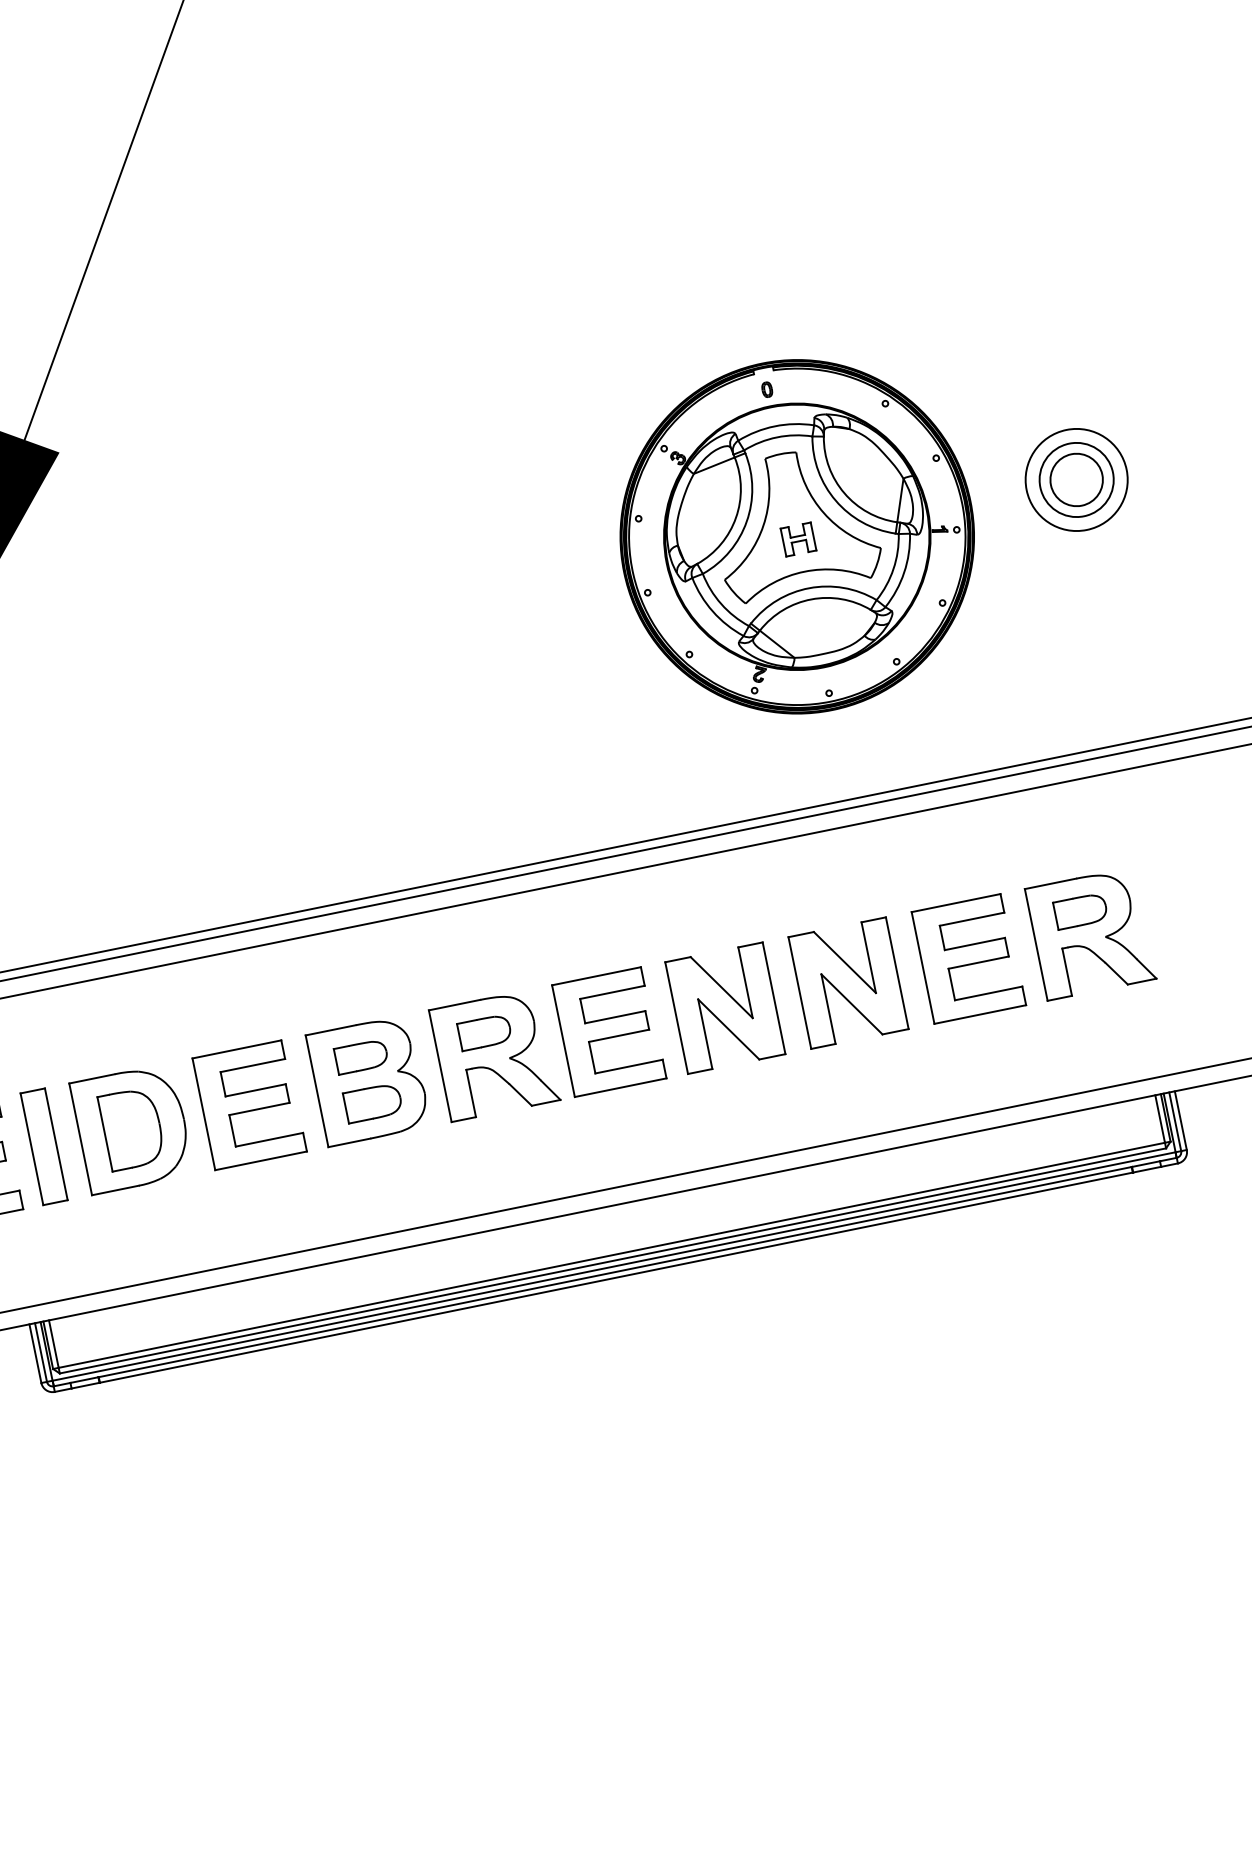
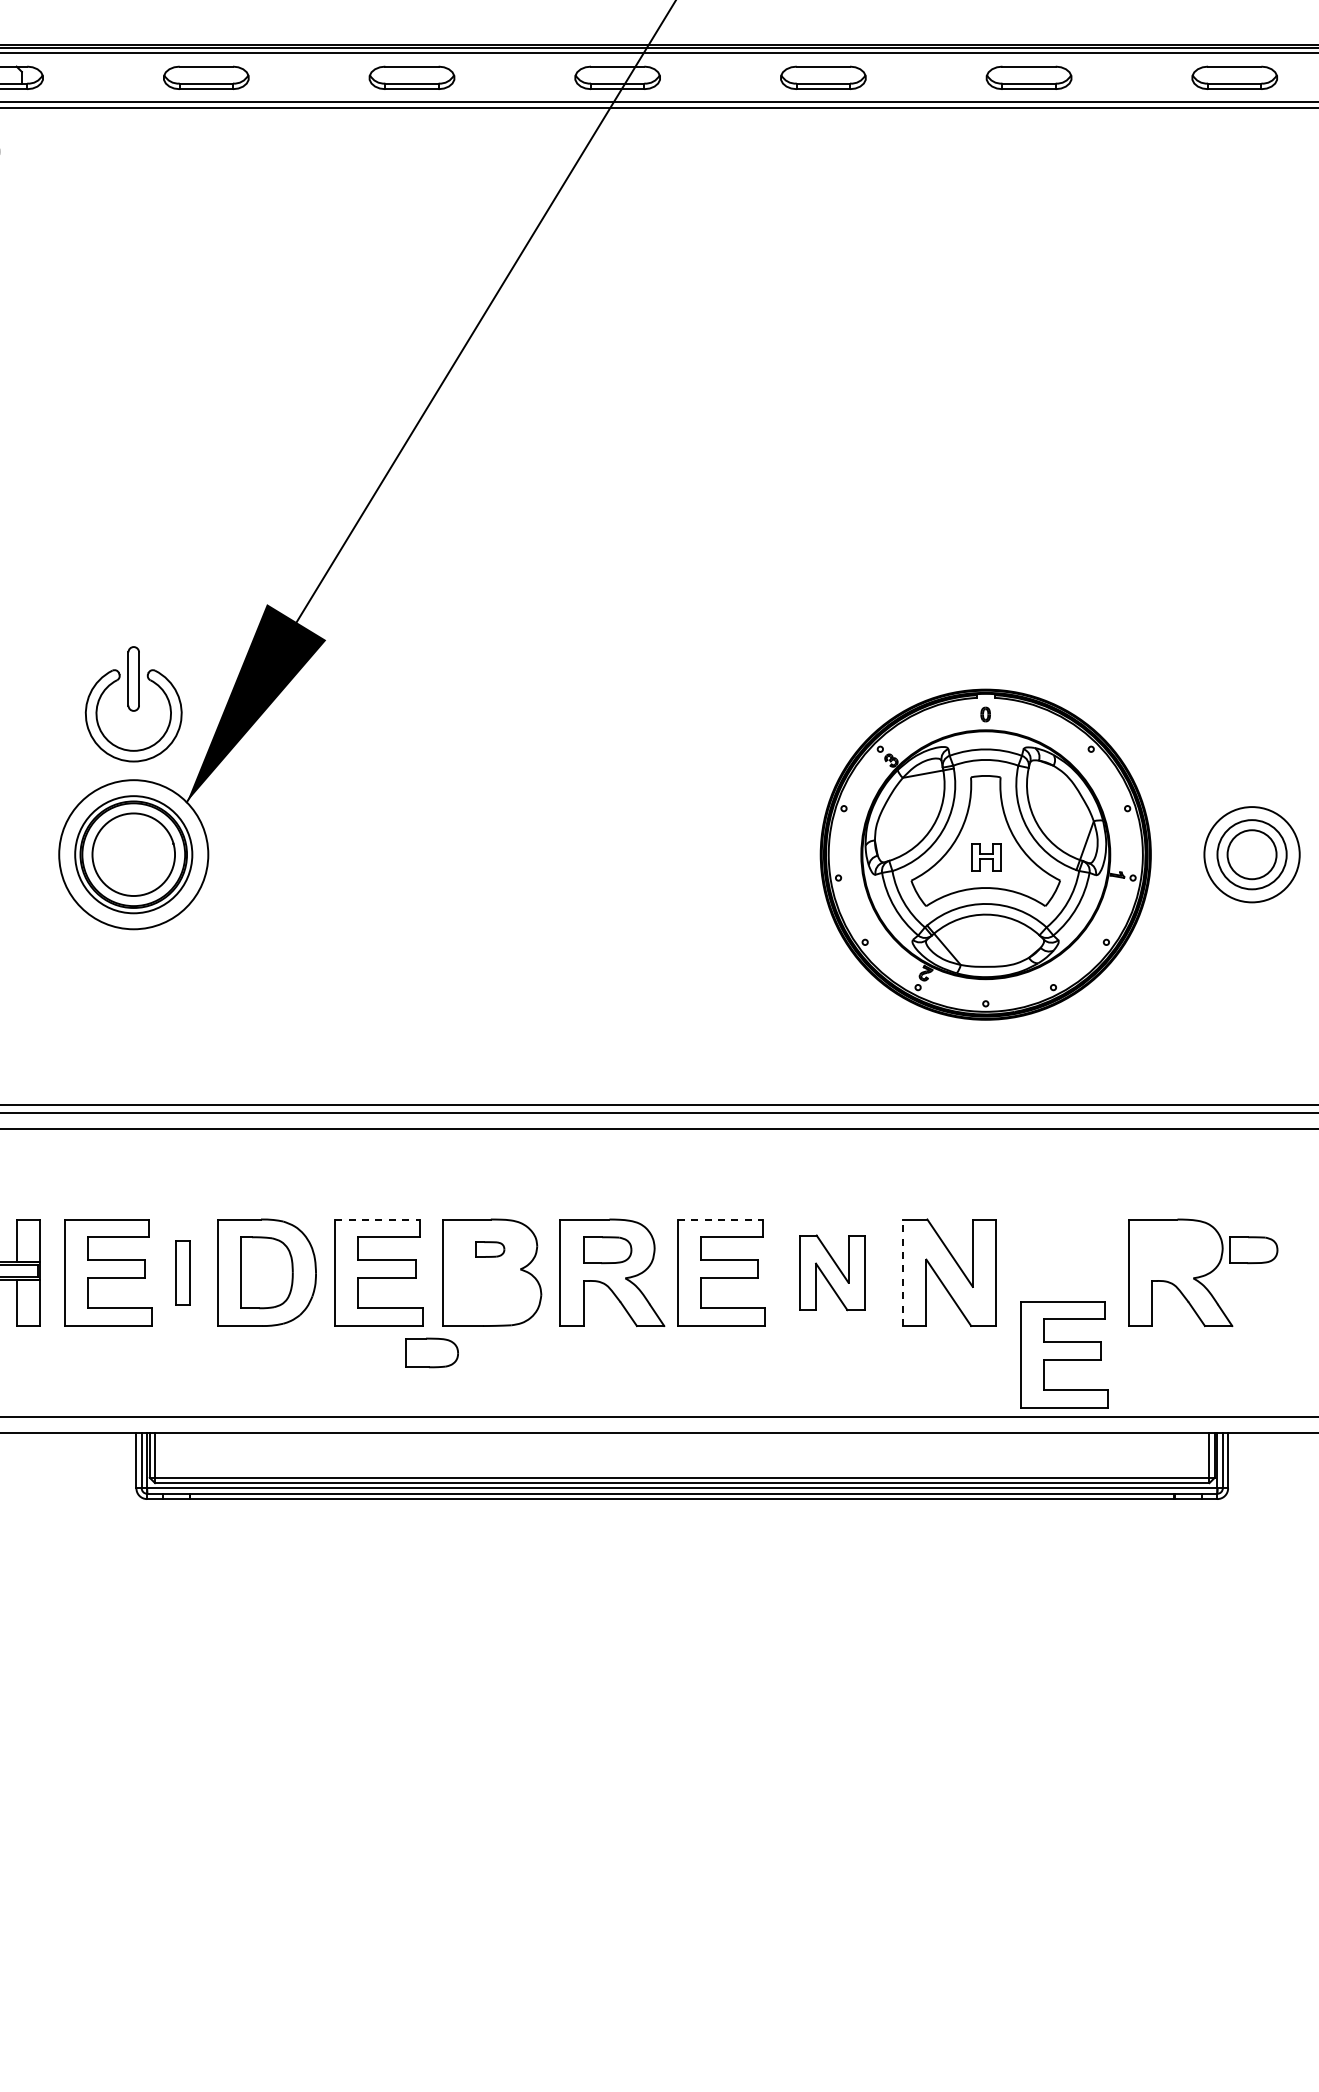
part: (1080, 911) -> (1253, 1250), moved
part: (969, 958) -> (1064, 1354), moved
line: (596, 976) -> (720, 1219), solid -> dashed
line: (800, 992) -> (903, 1272), solid -> dashed
part: (725, 1007) -> (832, 1272), size x0.7
line: (237, 1049) -> (378, 1219), solid -> dashed
part: (360, 1056) -> (489, 1249), size x0.6
part: (372, 1102) -> (431, 1352), moved
part: (43, 1146) -> (182, 1272), size x0.6

